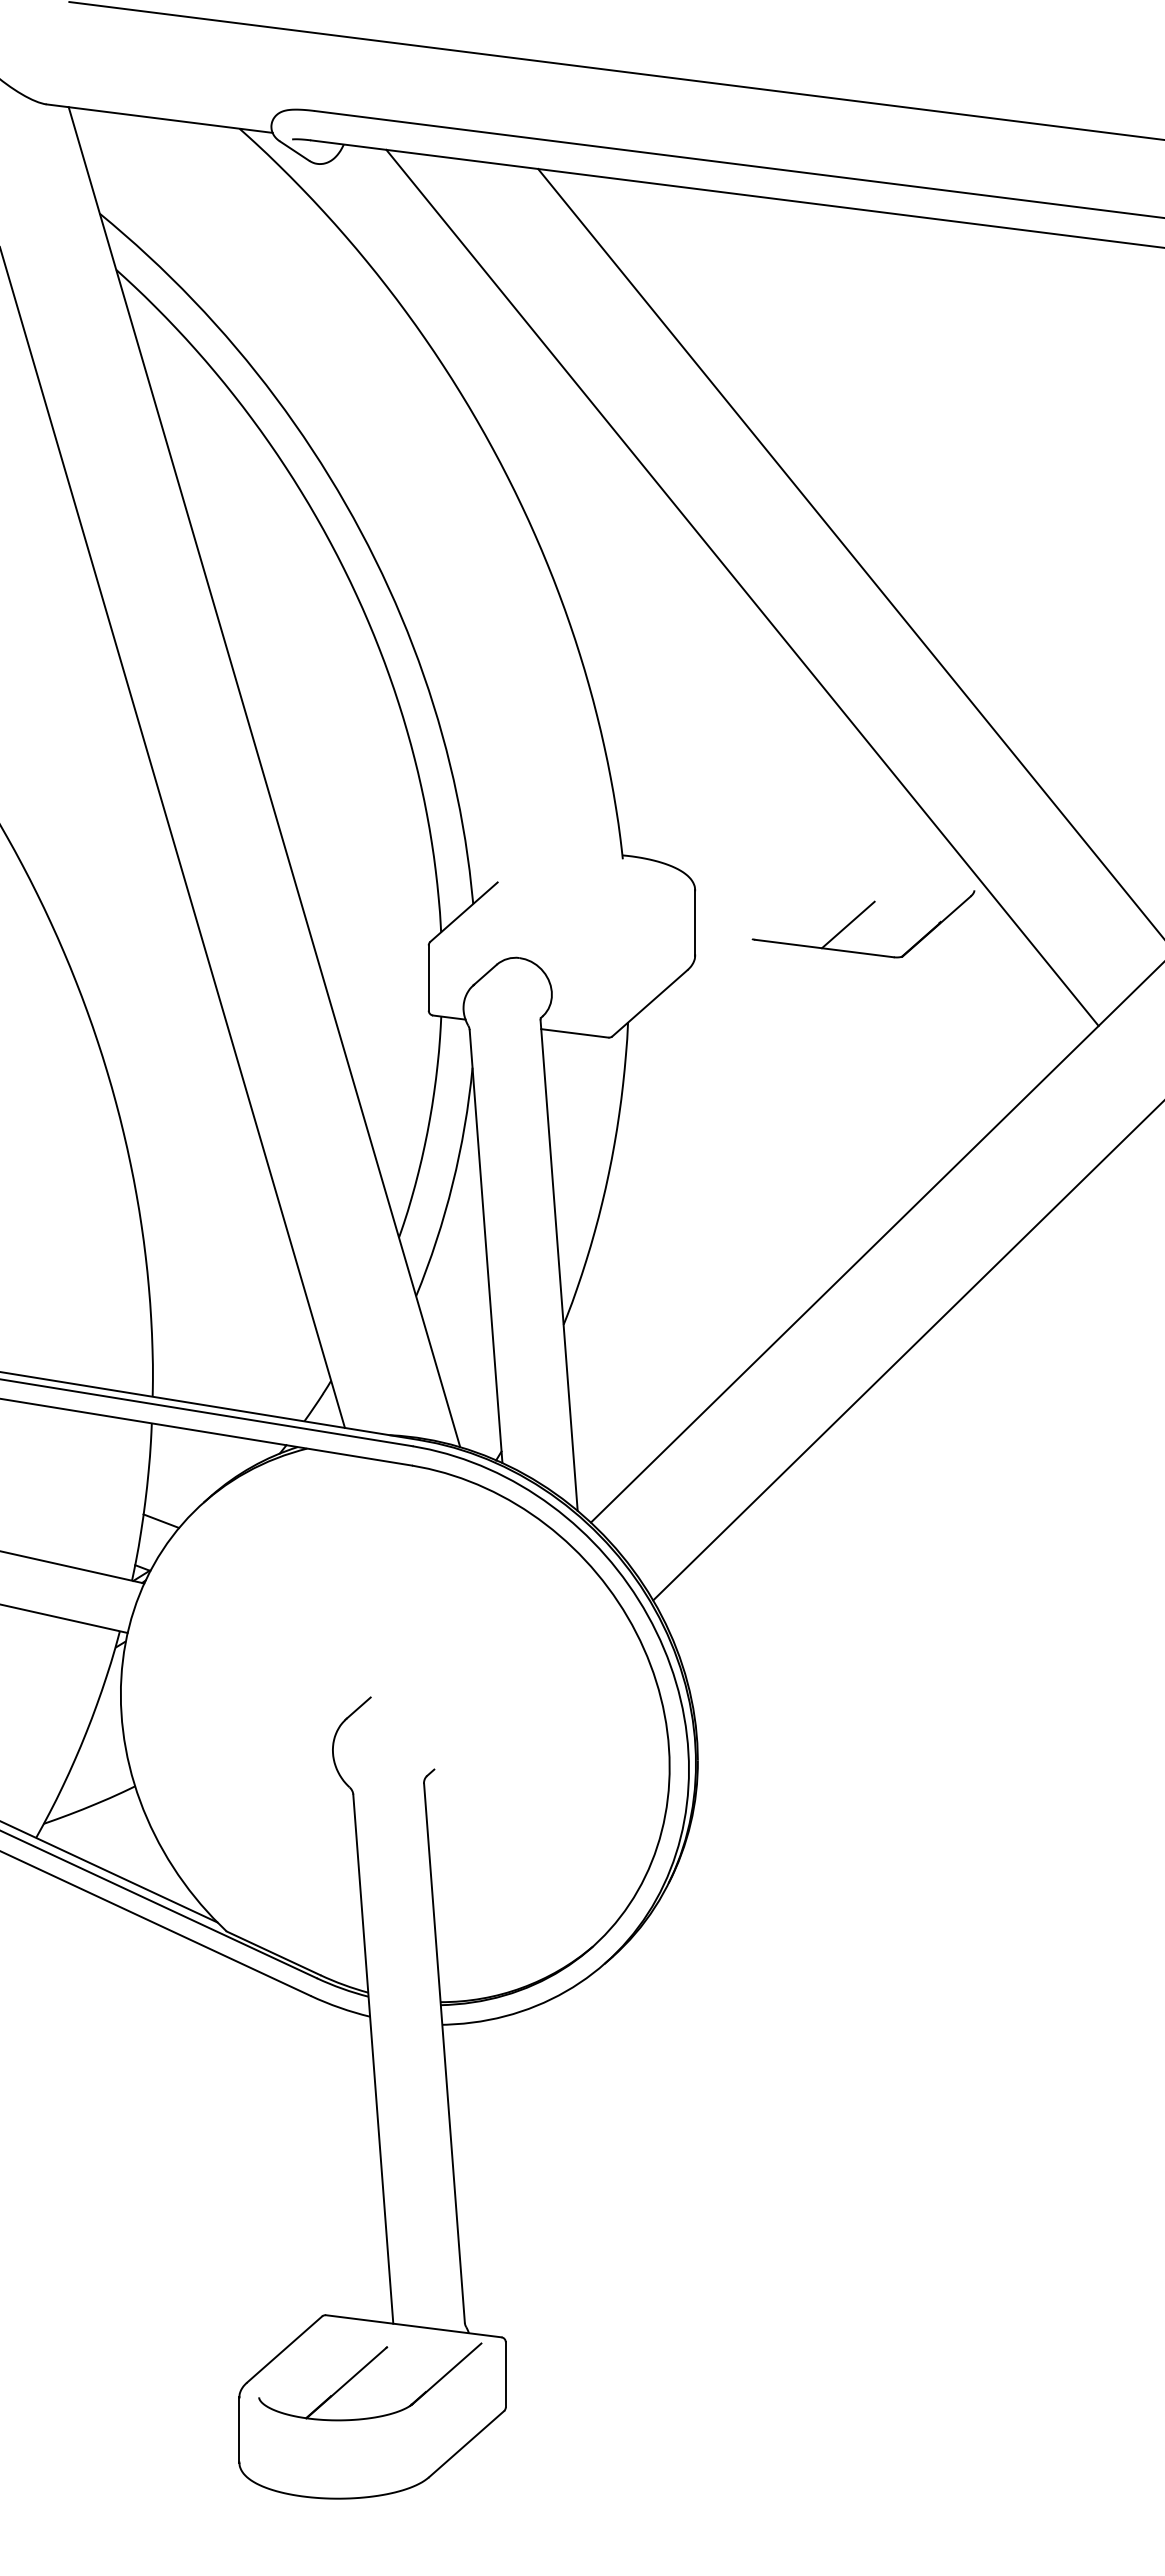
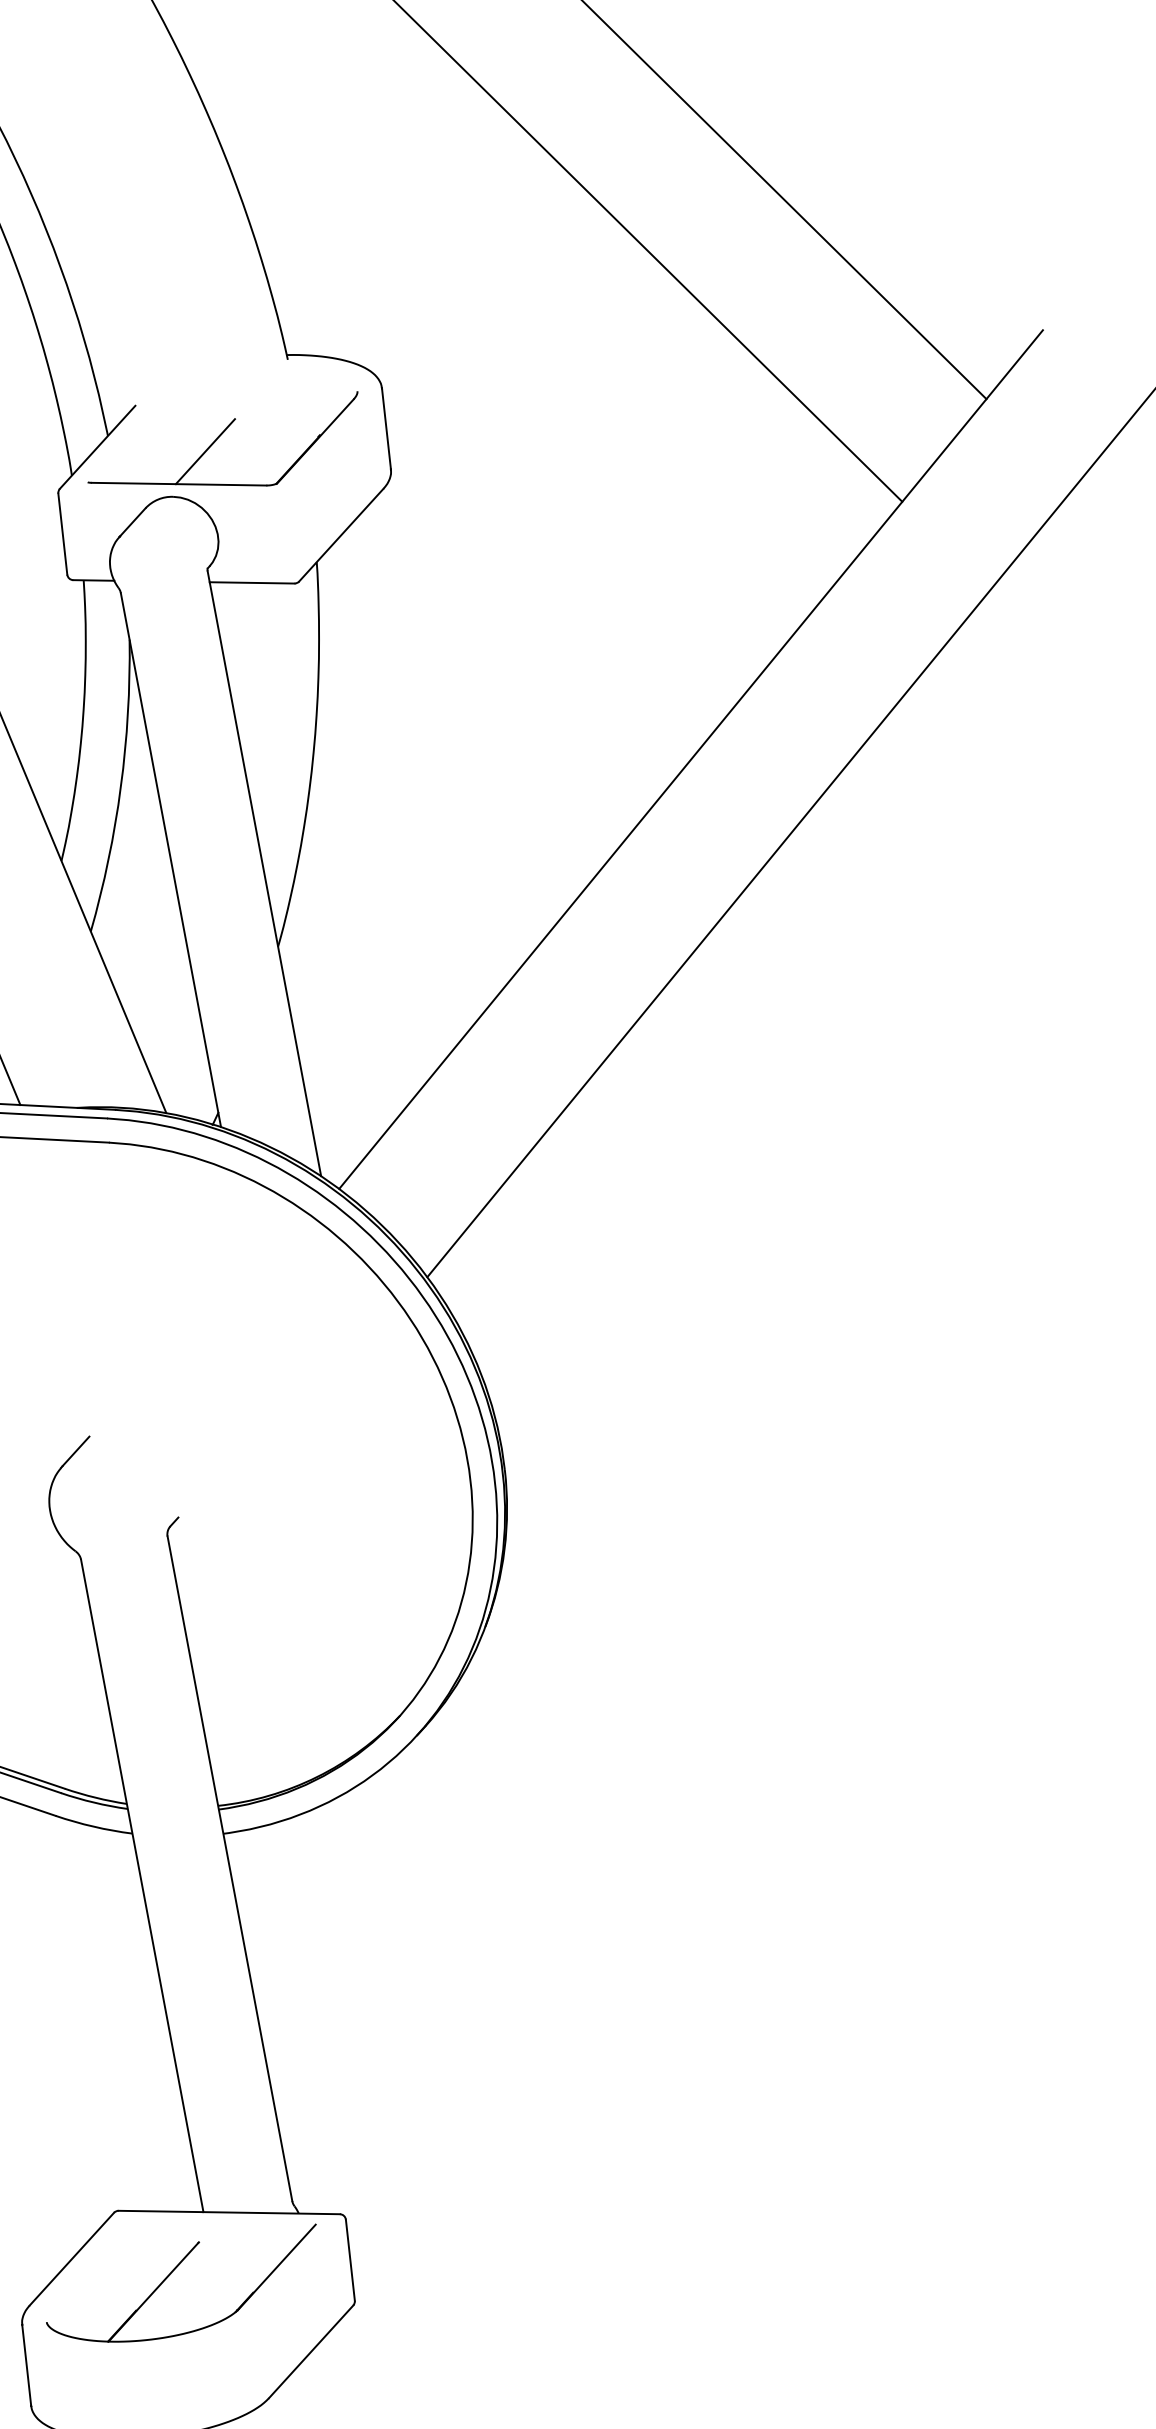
part: (857, 918) -> (215, 442), moved

